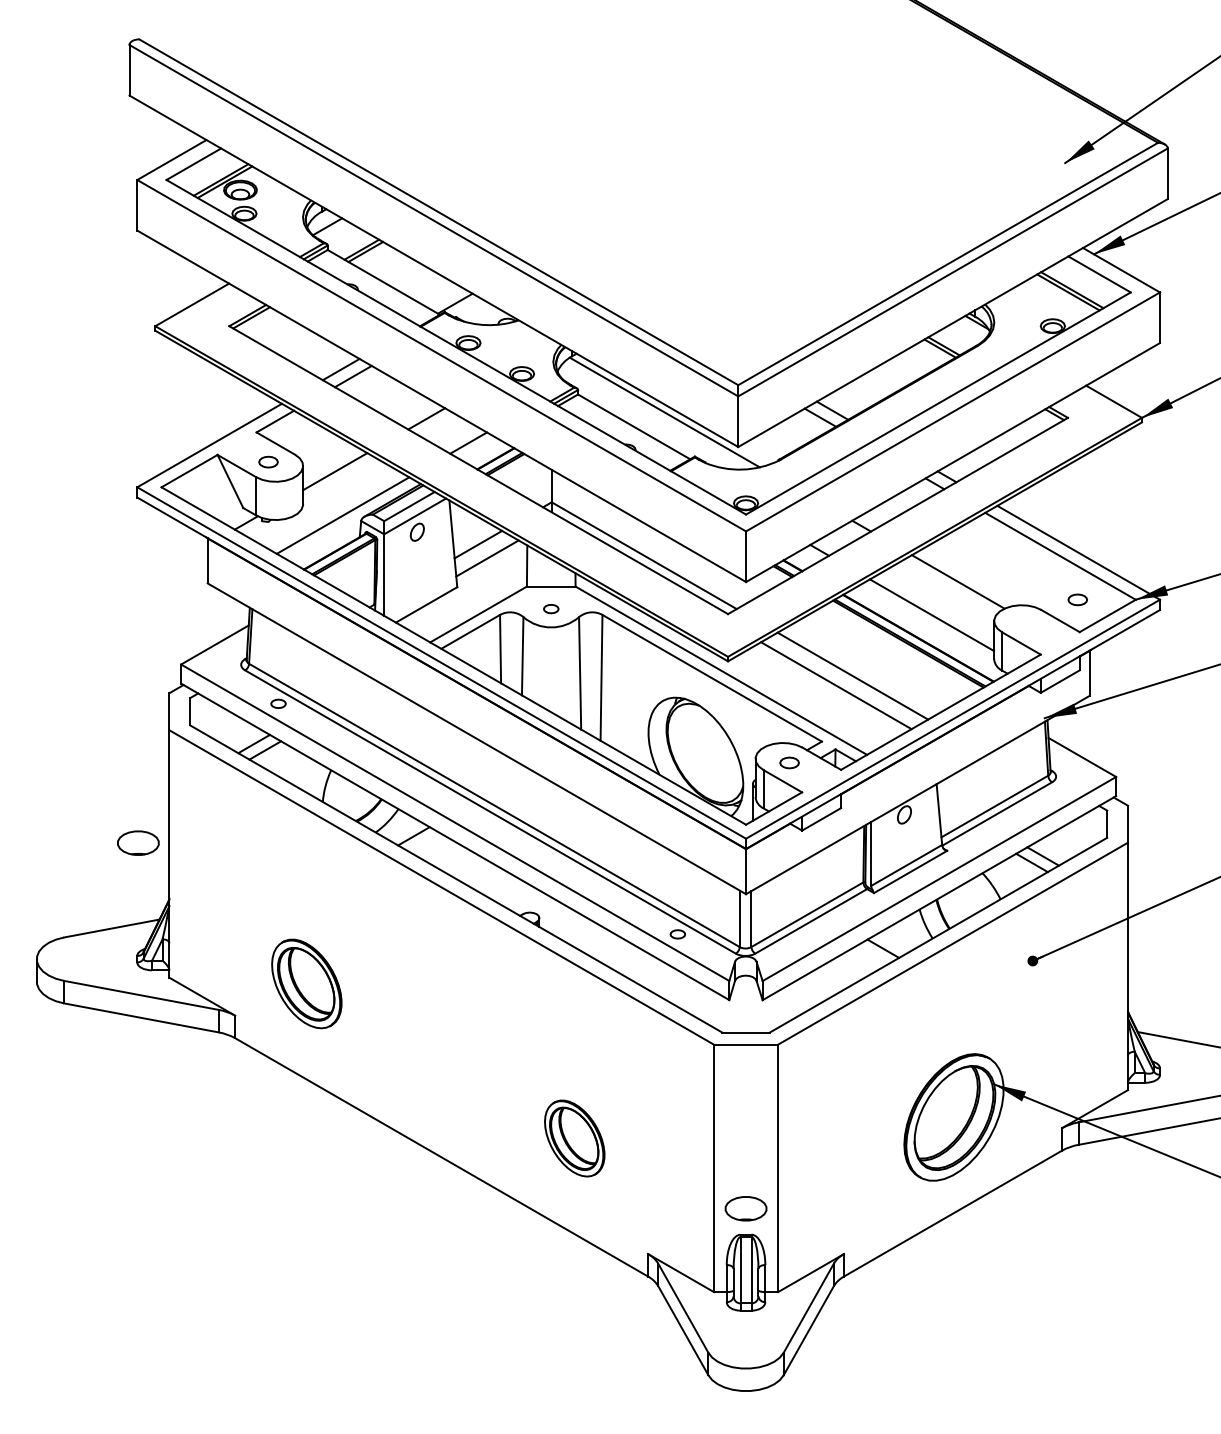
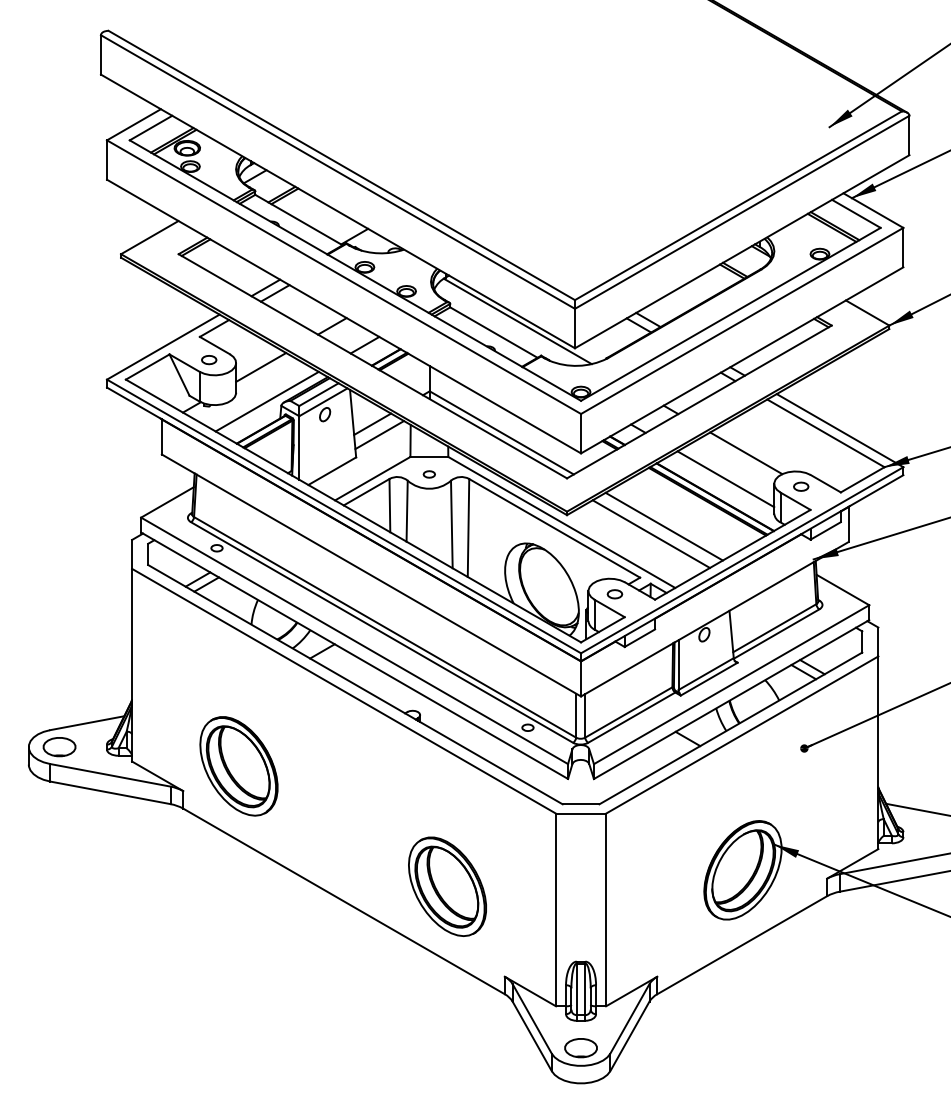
part: (1077, 599) -> (800, 486), moved
part: (138, 842) -> (59, 746), moved
part: (306, 983) -> (238, 766), size x1.43
part: (574, 1138) -> (447, 886), size x1.67
part: (745, 1208) -> (580, 1047), moved

